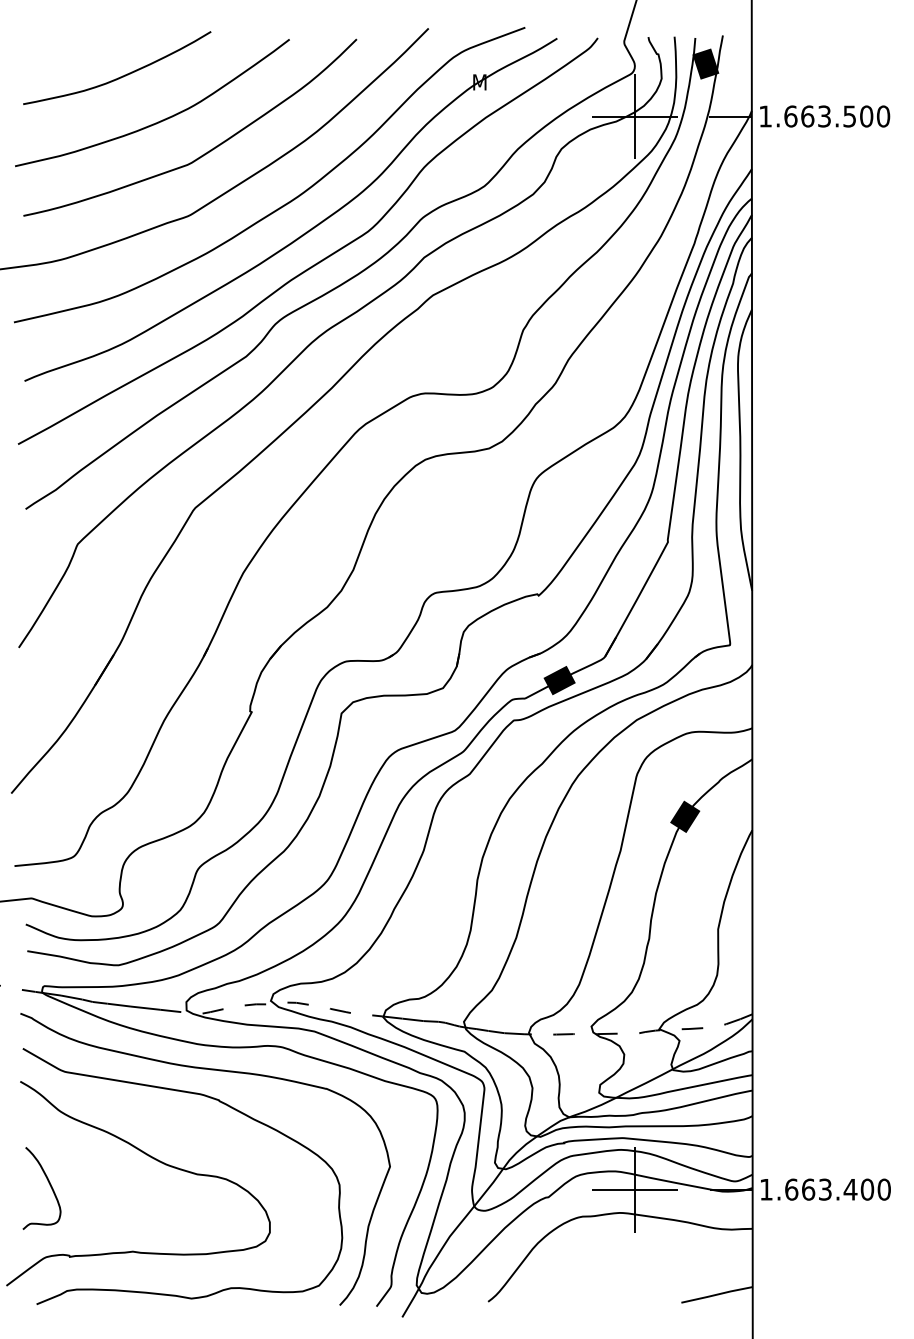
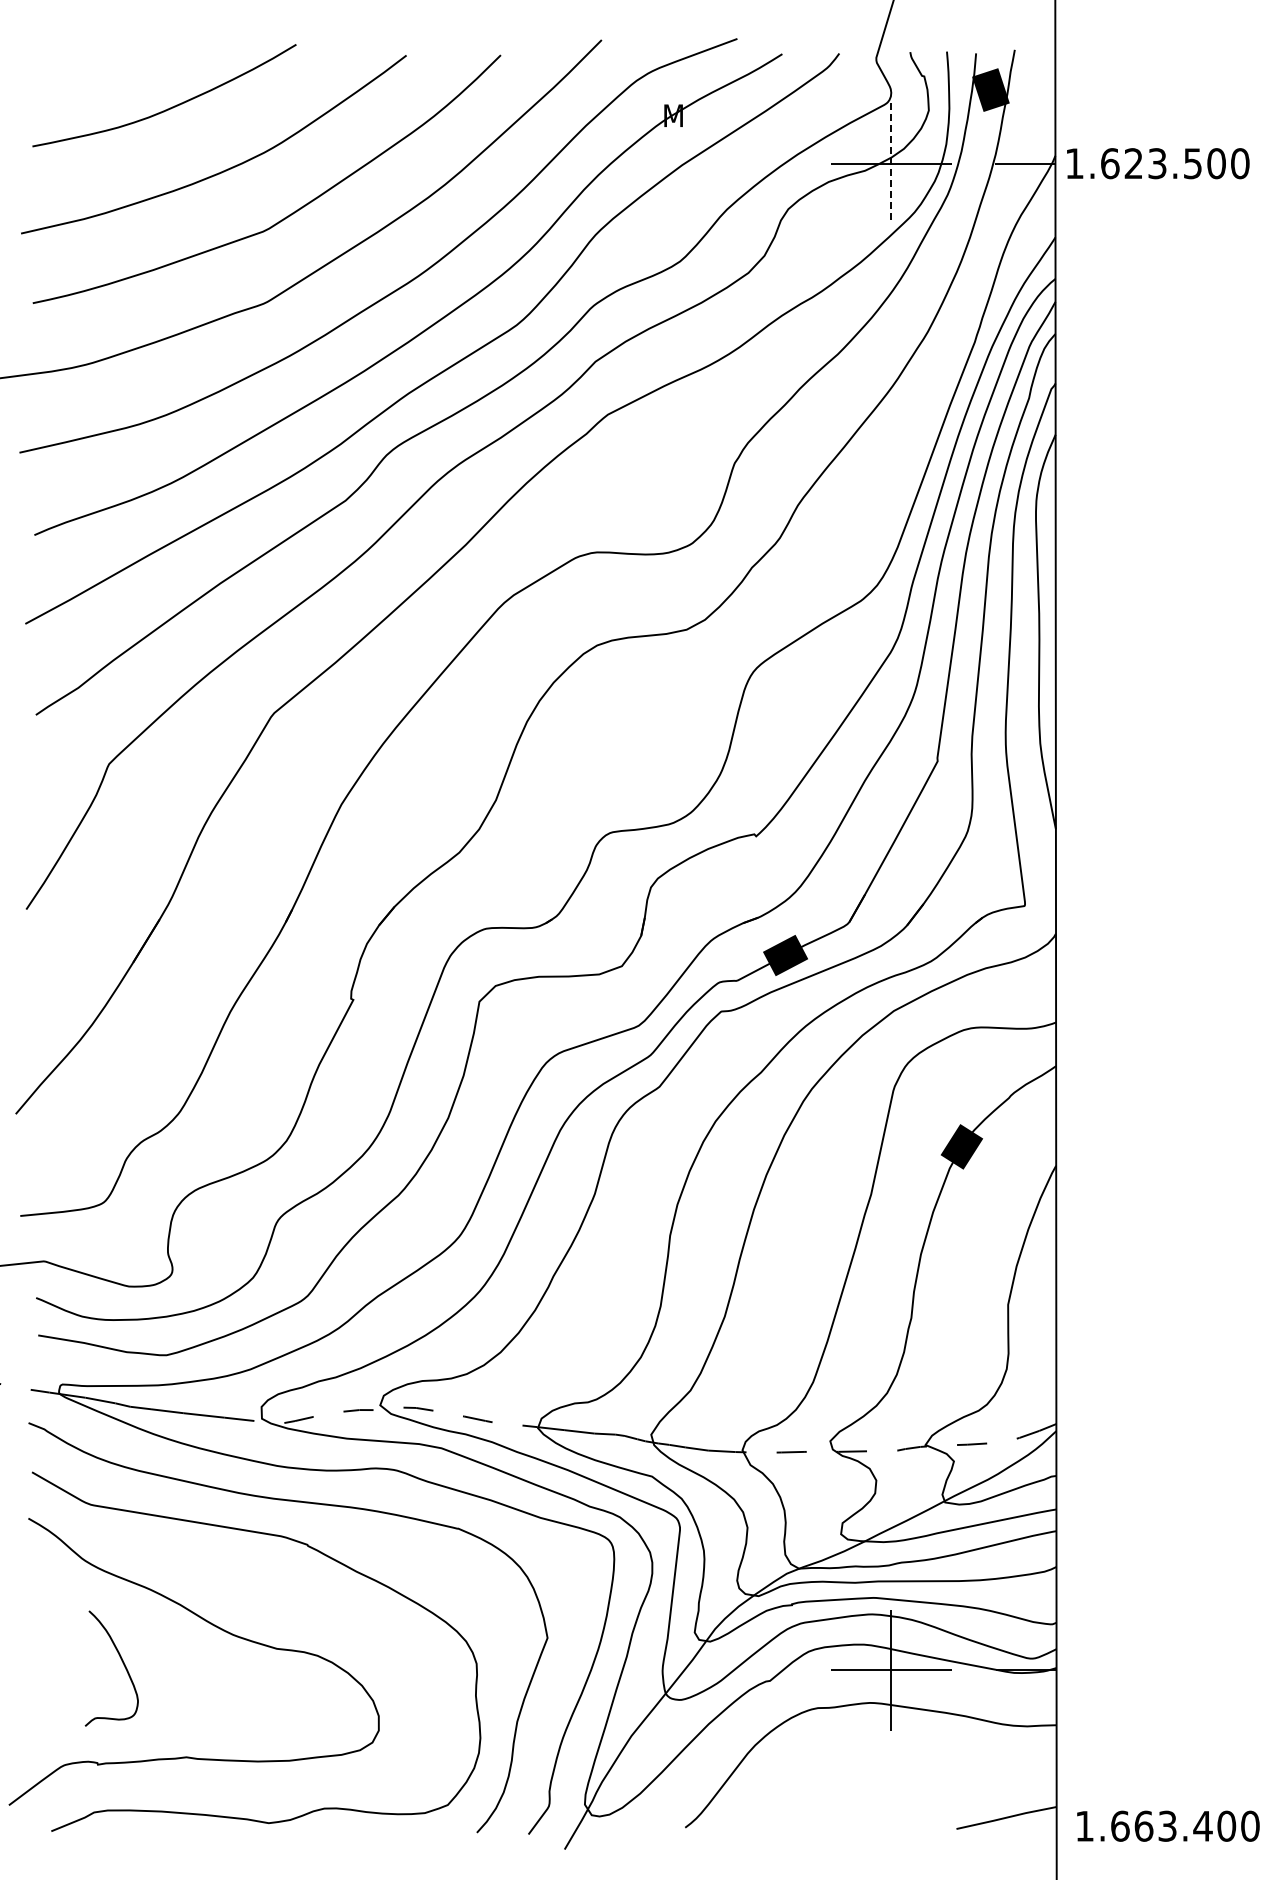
text: (807, 116) -> (1133, 163), 1.663.500 -> 1.623.500
line: (635, 117) -> (891, 164), solid -> dashed
curve: (49, 1184) -> (122, 1663), moved
text: (825, 1189) -> (1168, 1825), moved

